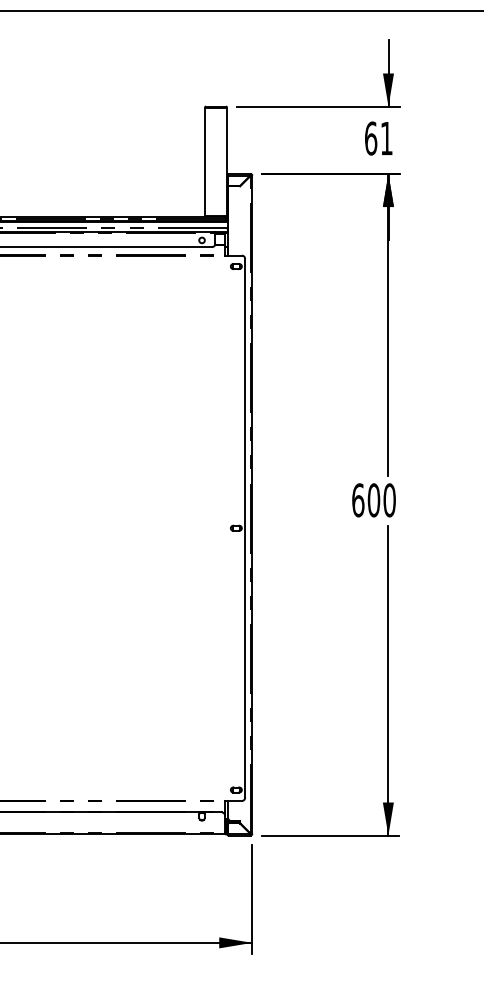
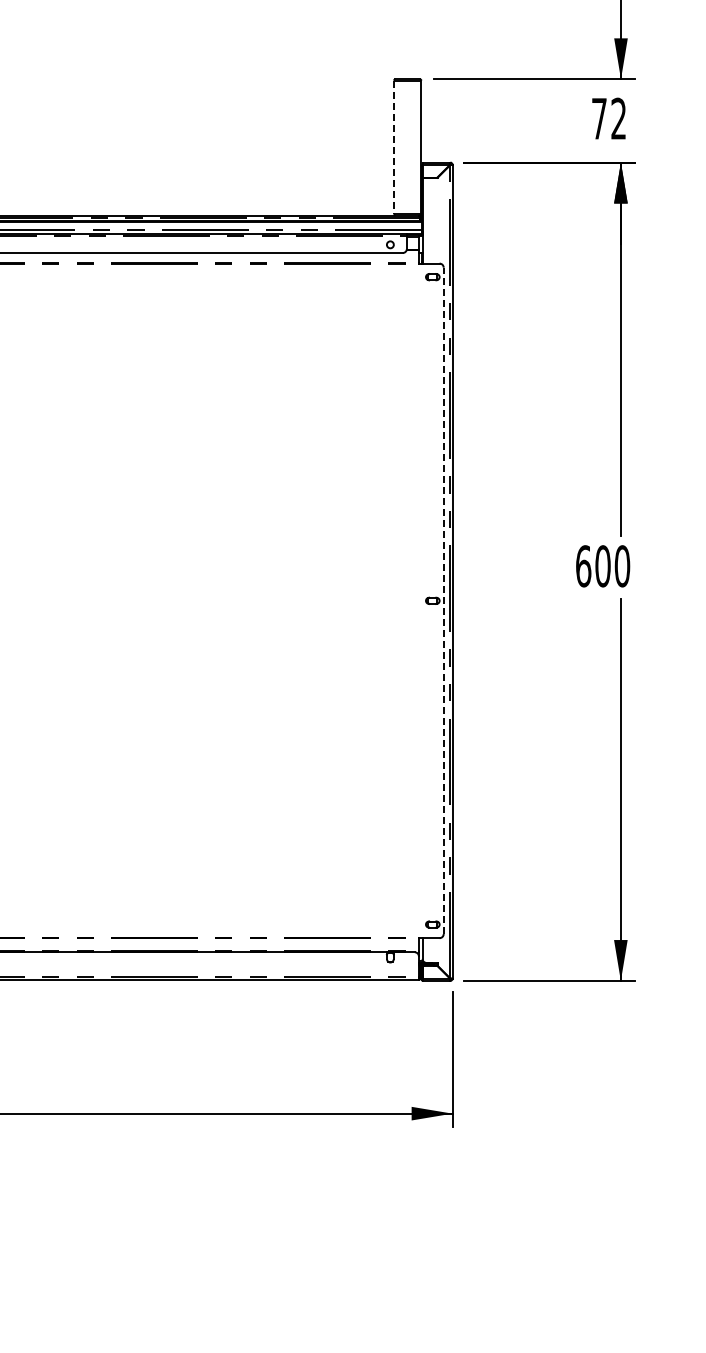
text: (378, 138) -> (608, 118), 61 -> 72
line: (205, 161) -> (394, 147), solid -> dashed
line: (244, 527) -> (443, 600), solid -> dashed

